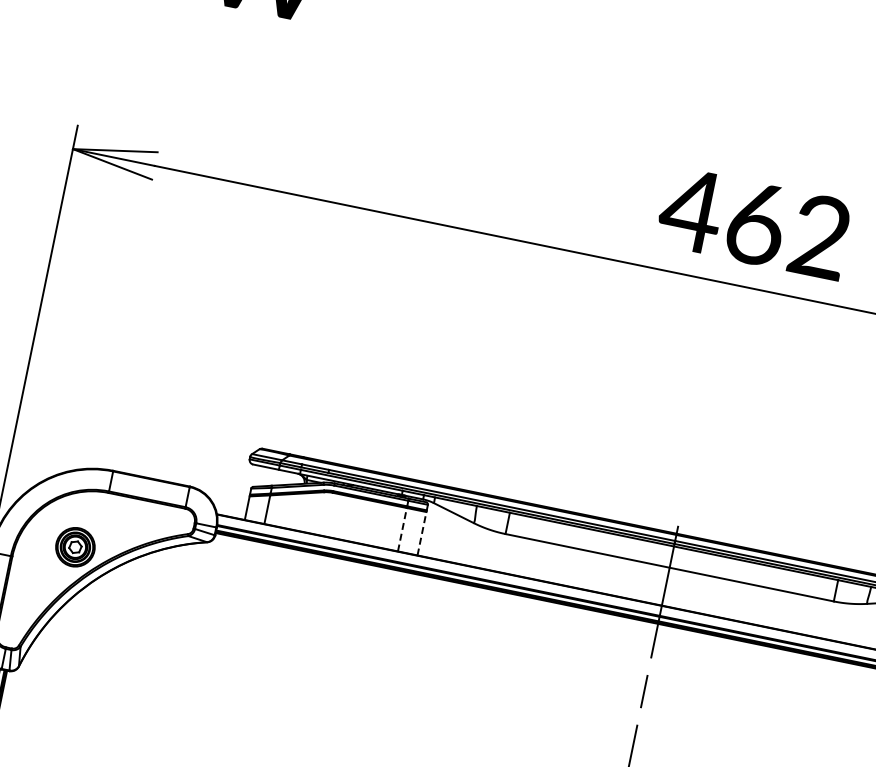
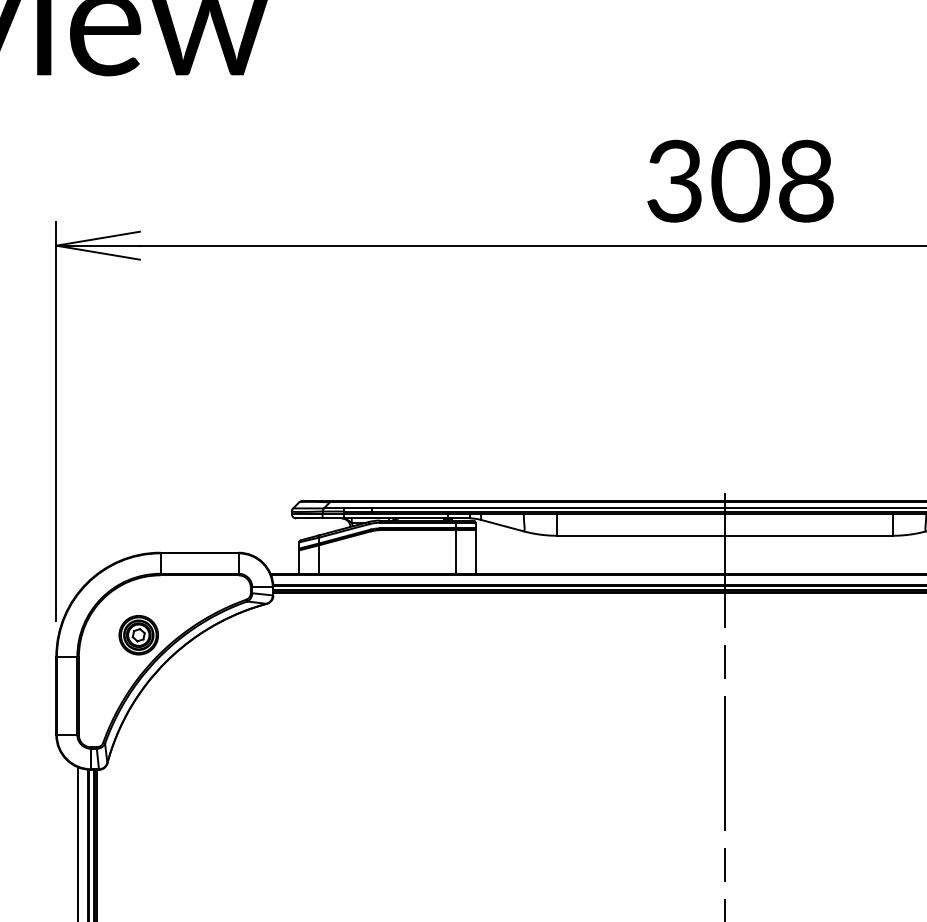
text: (754, 222) -> (738, 180), 462 -> 308
line: (402, 528) -> (455, 551), dashed -> solid
line: (422, 532) -> (475, 551), dashed -> solid

